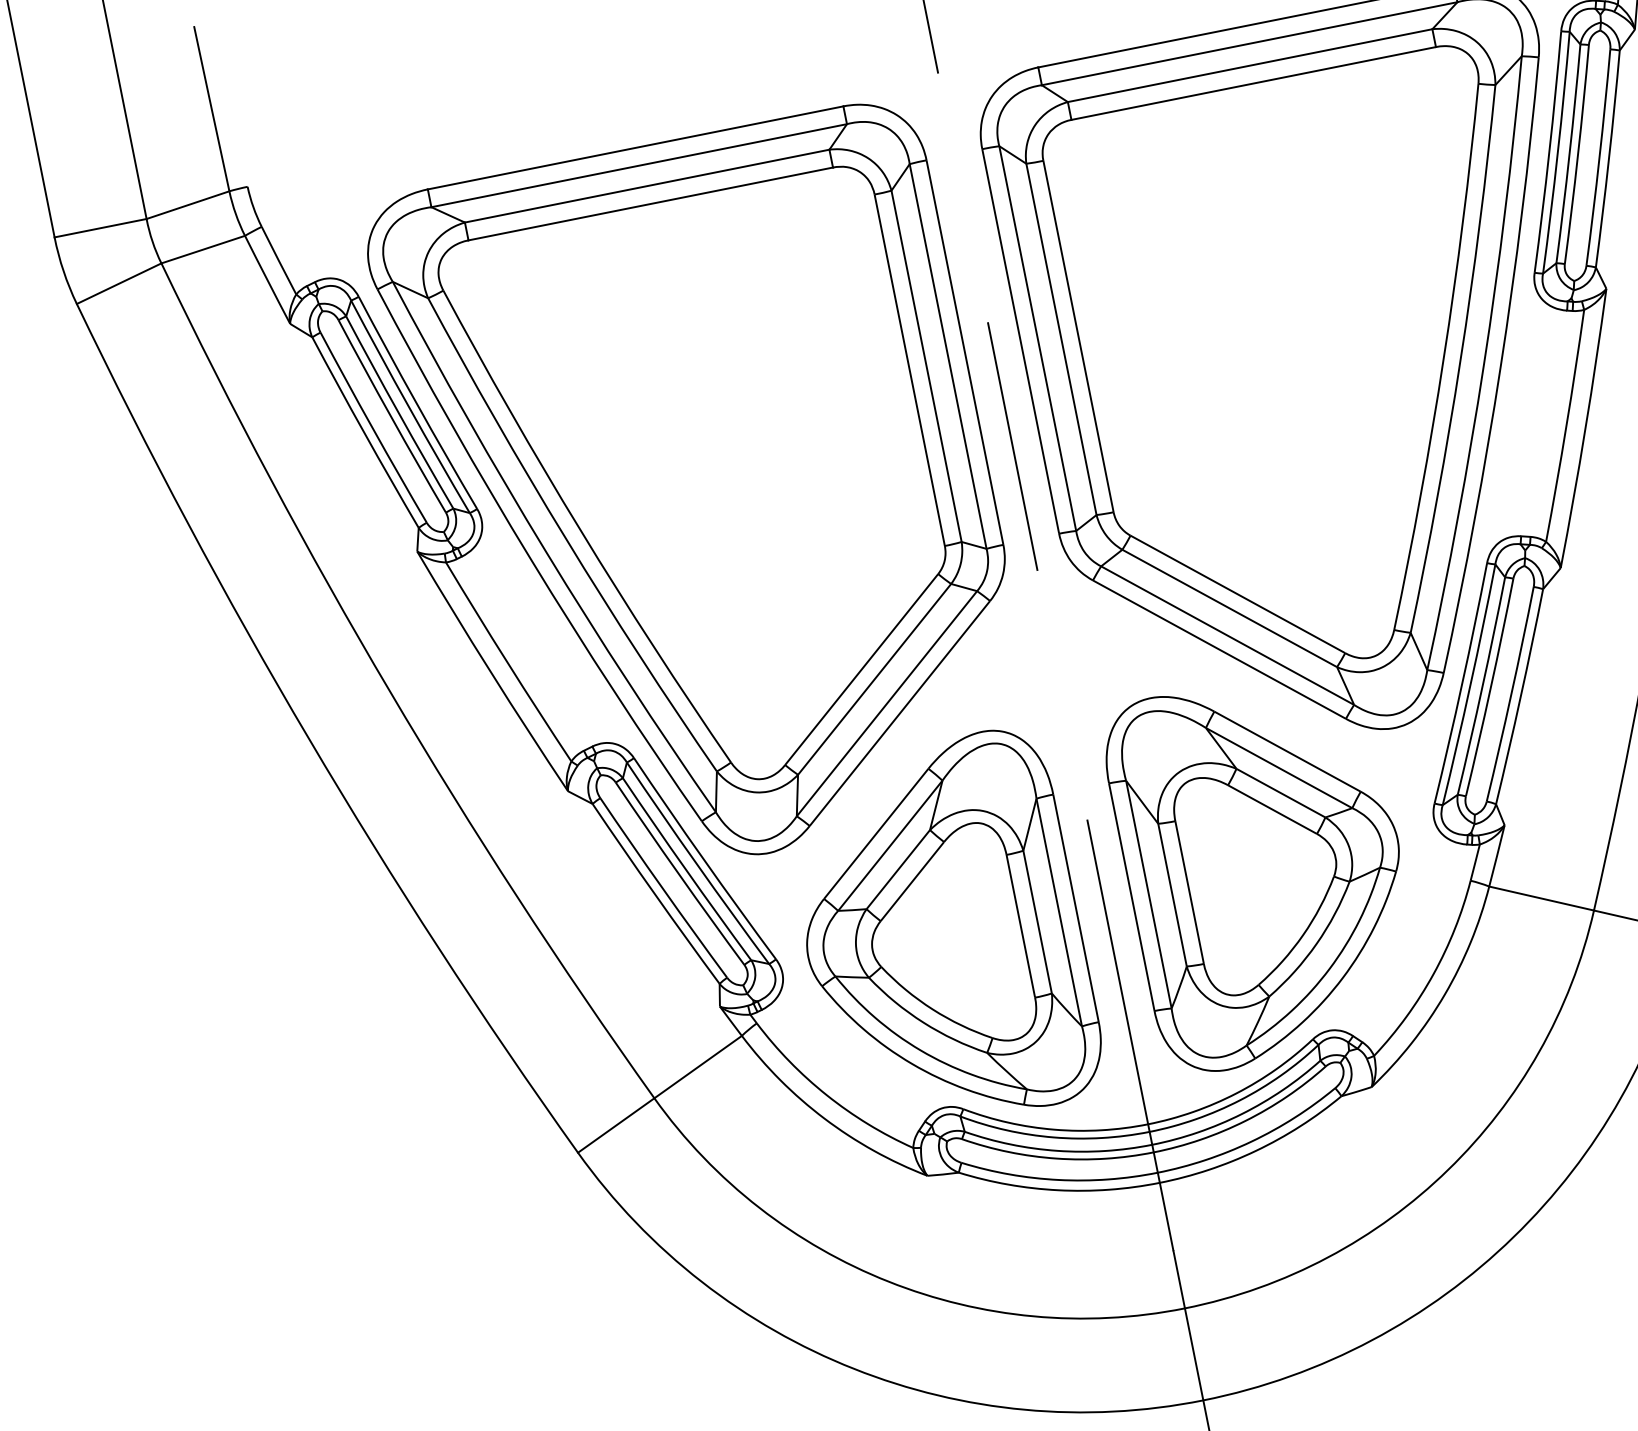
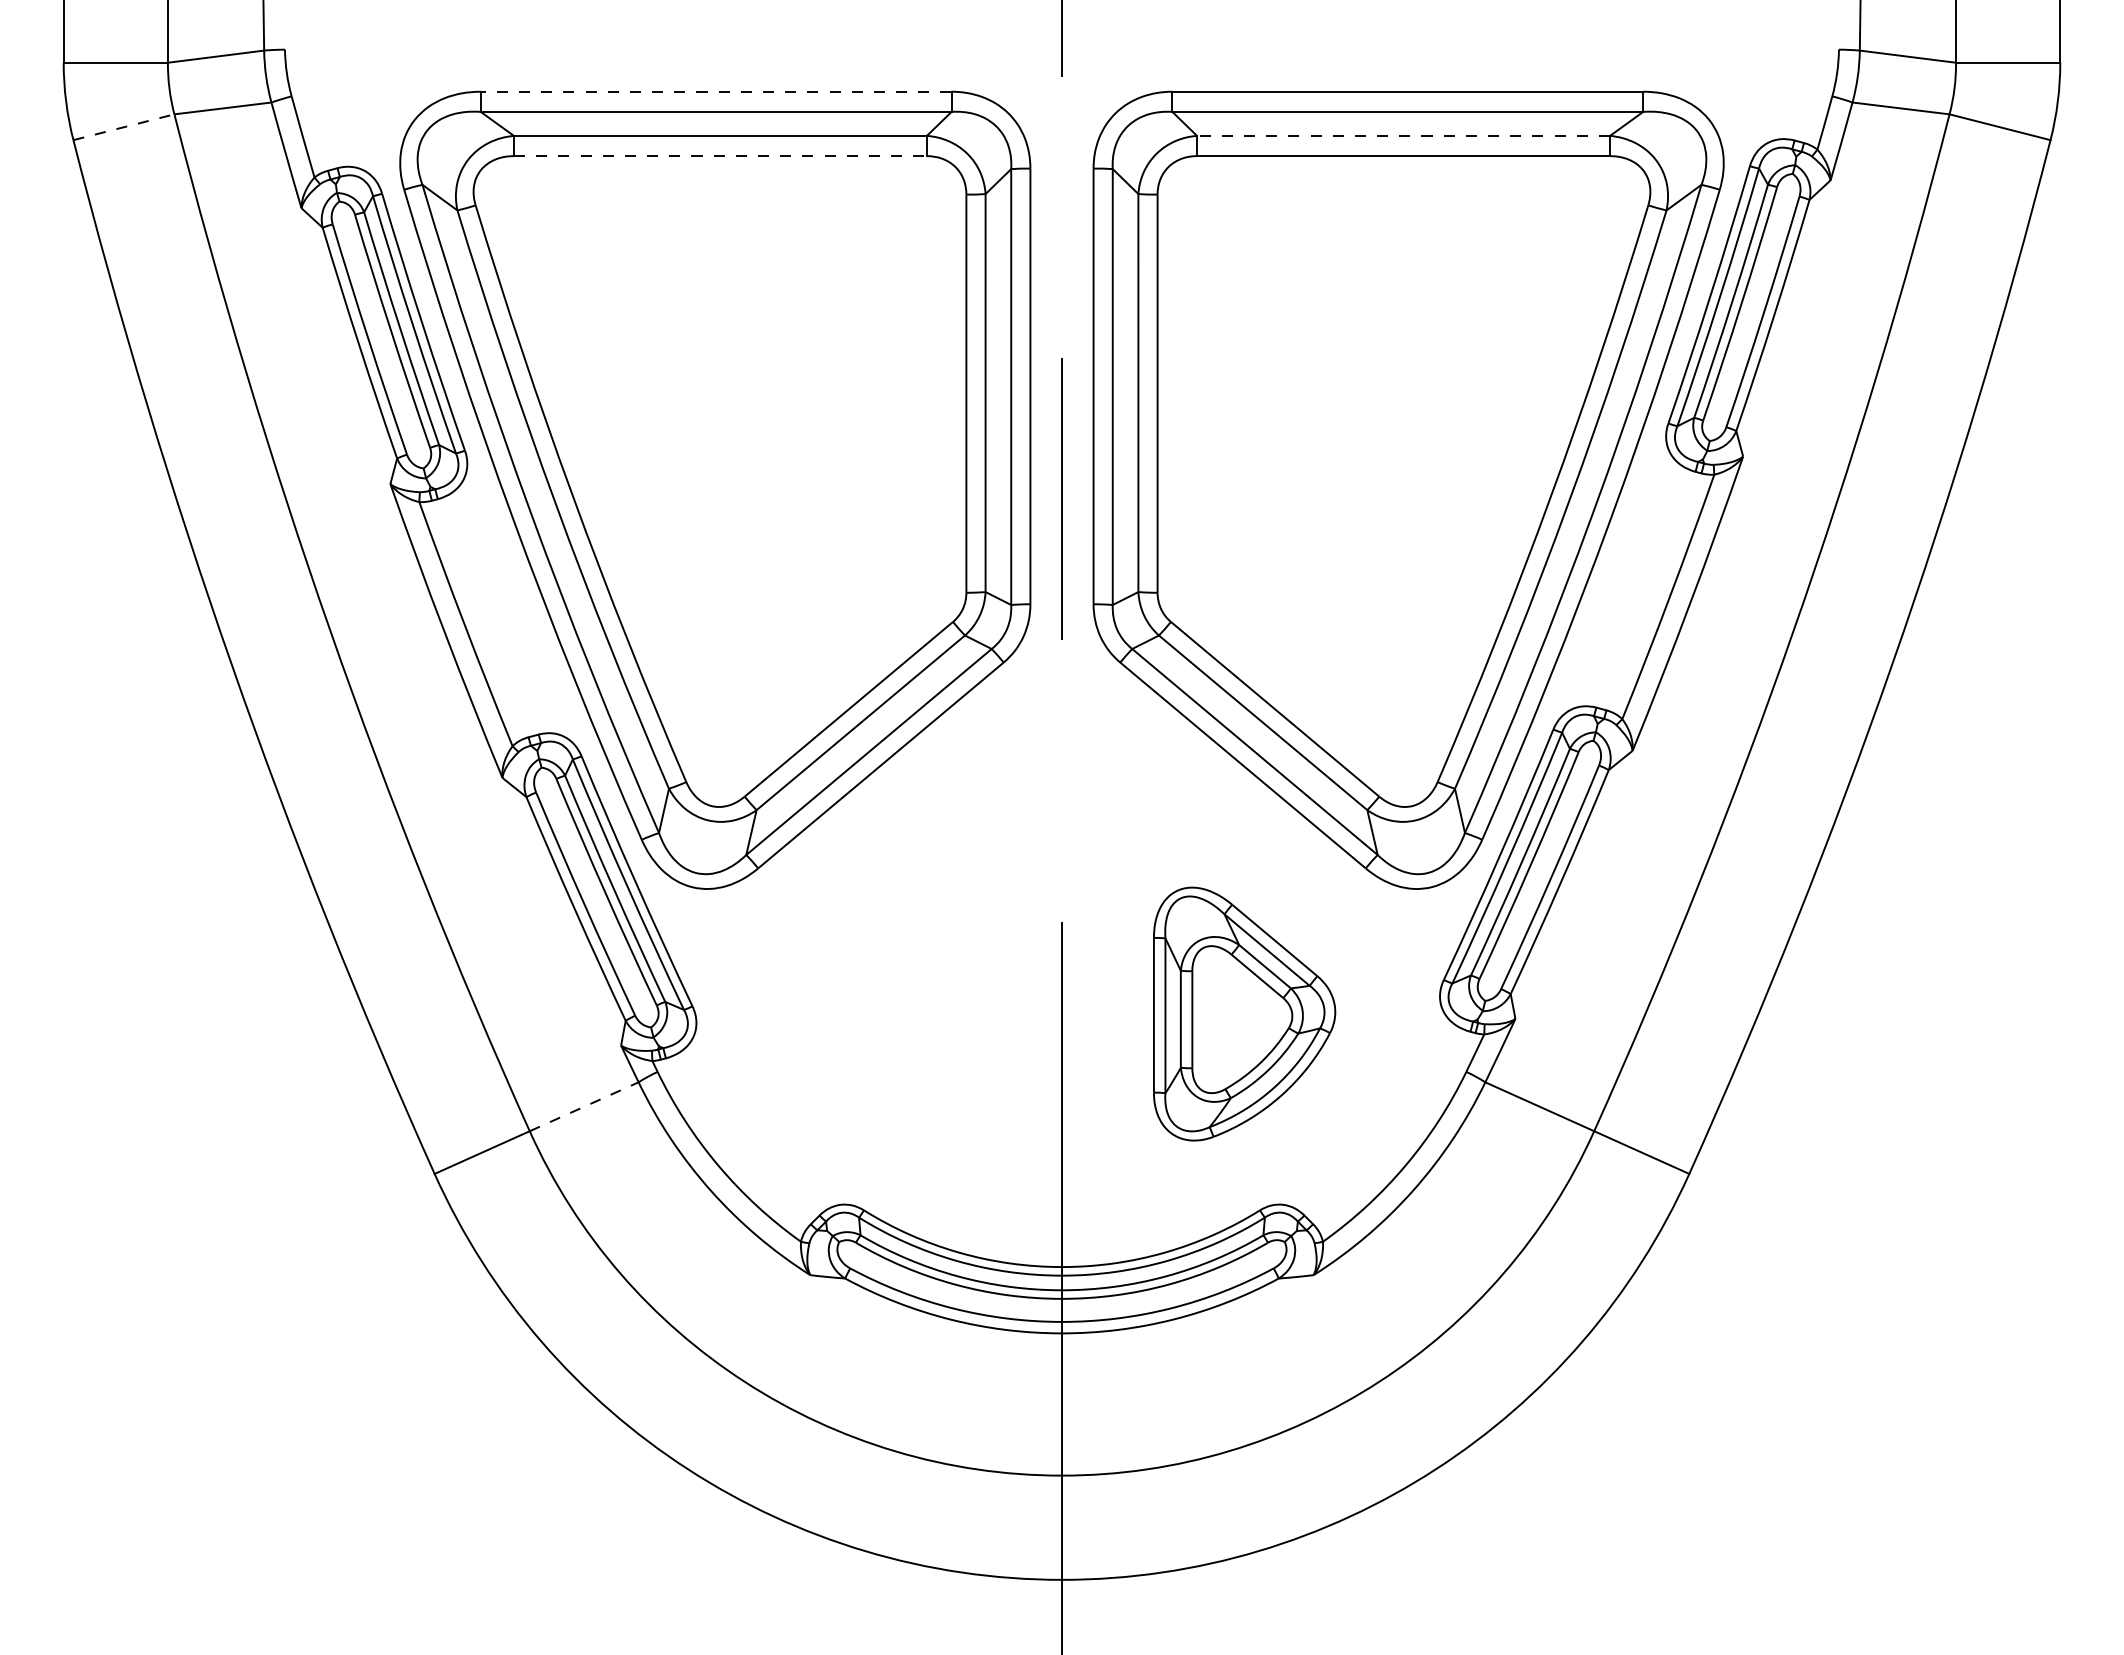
line: (1250, 65) -> (1403, 135), solid -> dashed
line: (634, 147) -> (715, 91), solid -> dashed
line: (650, 204) -> (720, 156), solid -> dashed
line: (119, 283) -> (124, 127), solid -> dashed
part: (1264, 868) -> (1244, 1013), size x0.6
part: (942, 932) -> (879, 1013), removed
line: (698, 1066) -> (584, 1106), solid -> dashed

